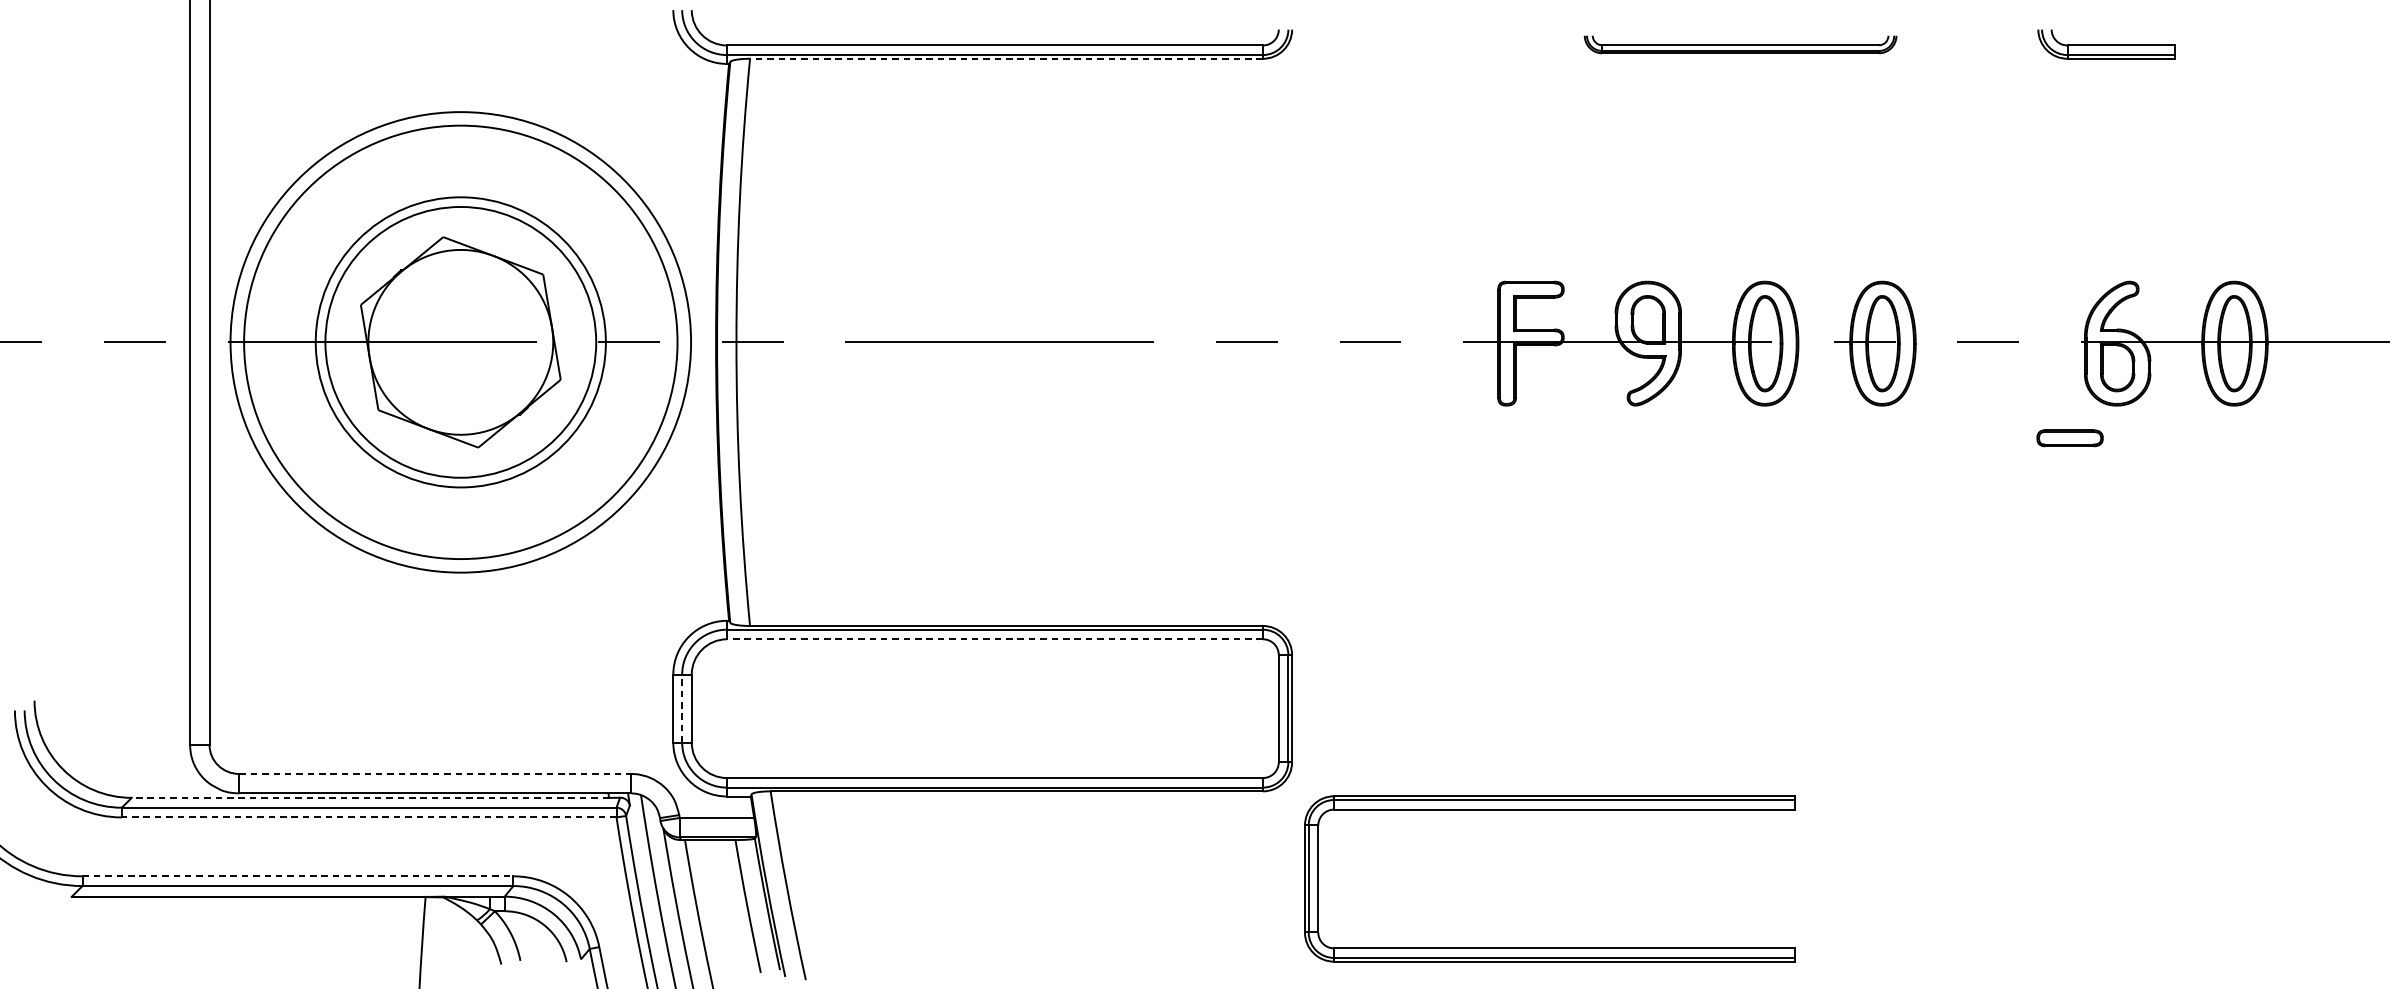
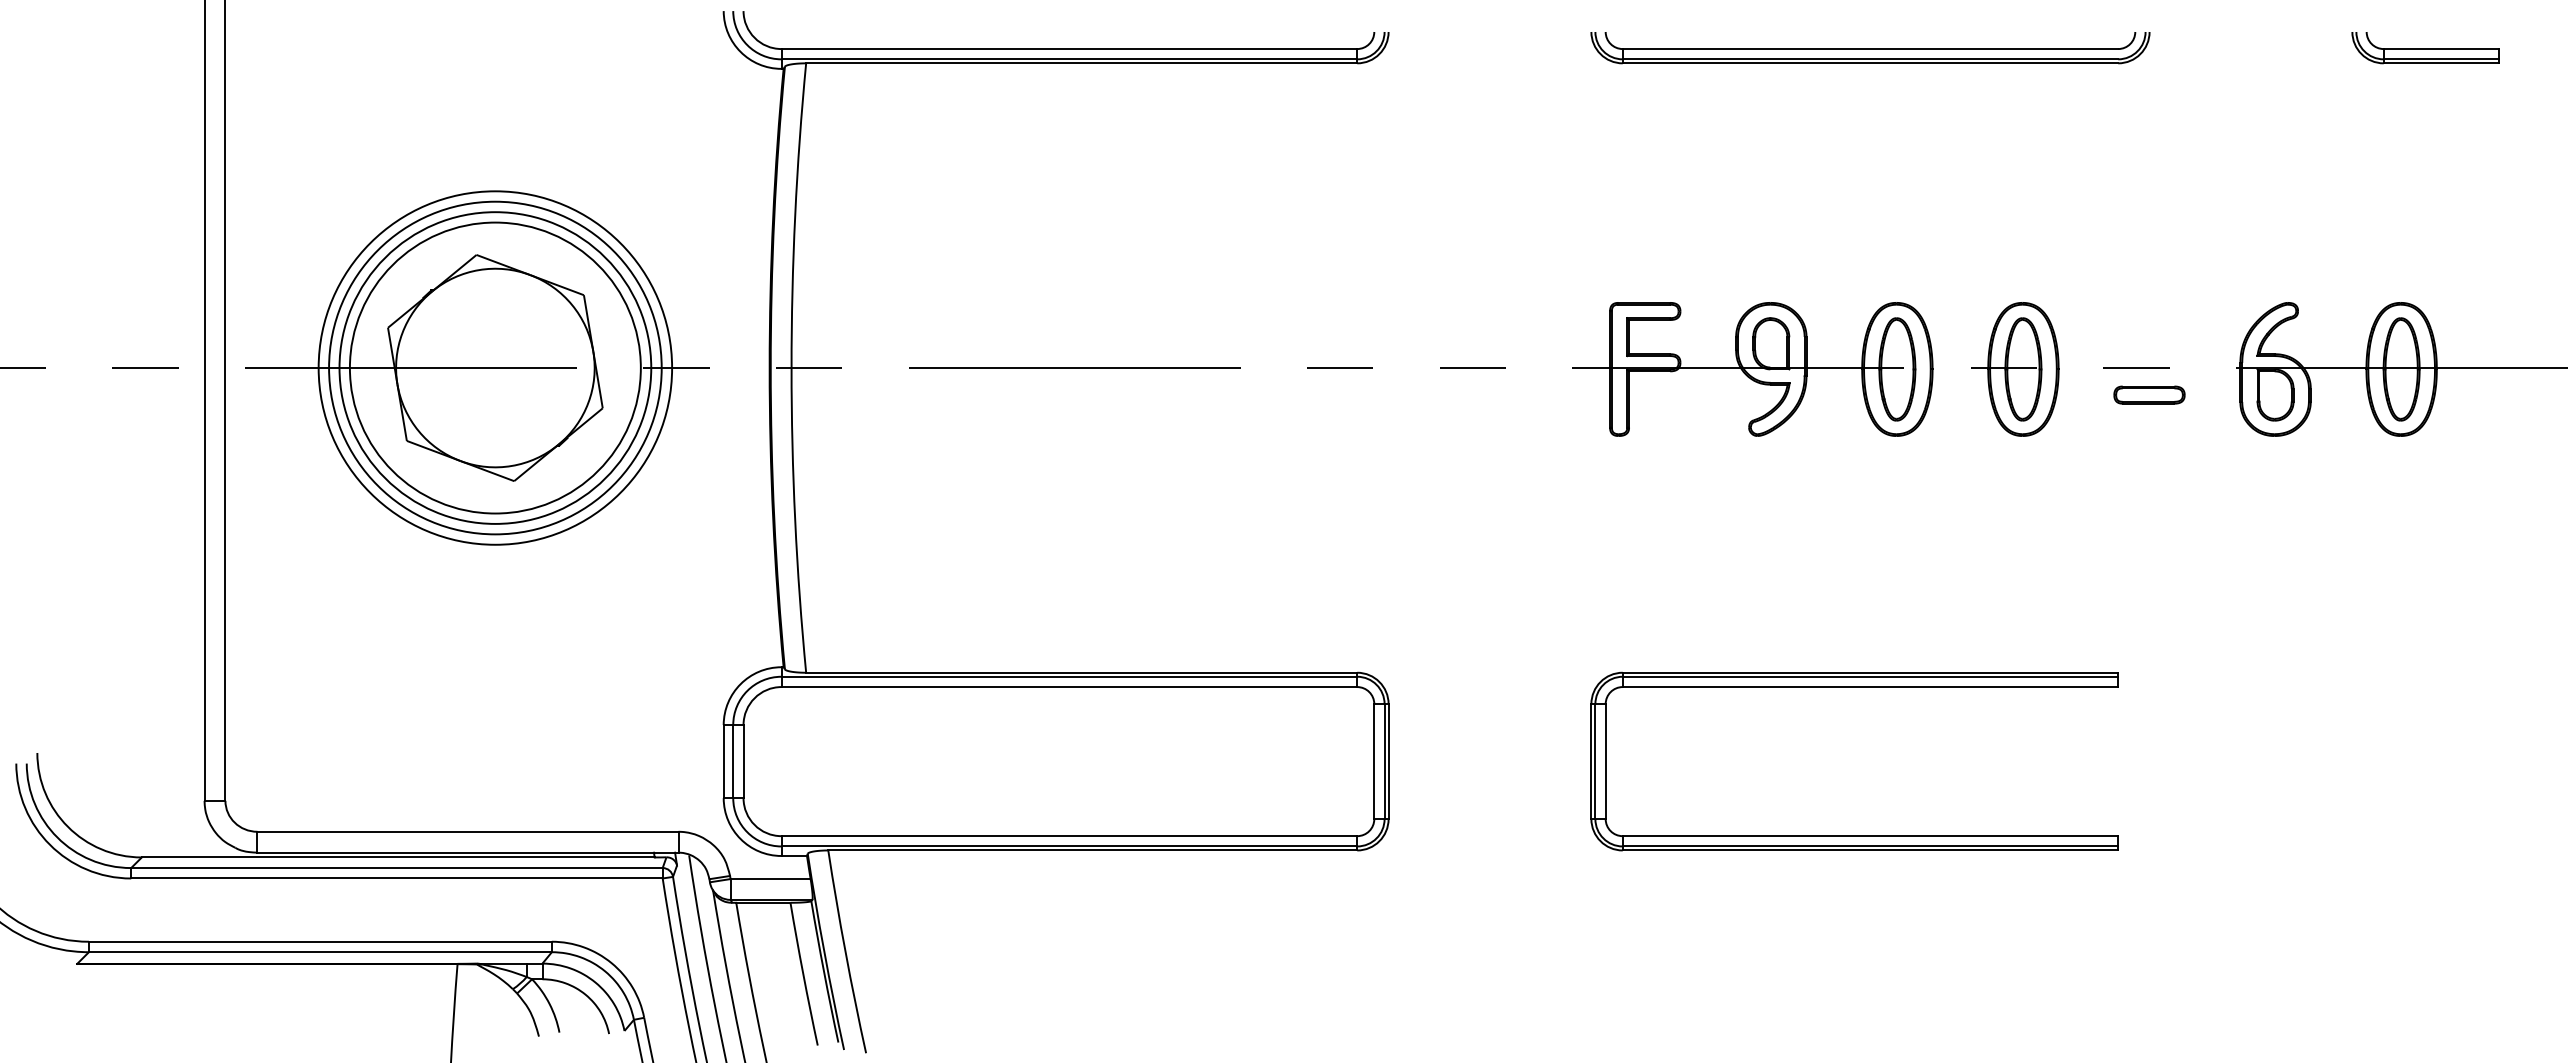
part: (1740, 44) -> (1870, 48), size x1.67
part: (2106, 44) -> (2425, 48), moved
line: (1006, 58) -> (1081, 63), dashed -> solid
circle: (460, 341) -> (495, 367), size x0.71
circle: (460, 341) -> (495, 367), size x0.71
part: (2070, 437) -> (2149, 394), moved
line: (995, 639) -> (1069, 687), dashed -> solid
line: (682, 708) -> (733, 761), dashed -> solid
line: (435, 773) -> (468, 831), dashed -> solid
line: (369, 797) -> (397, 857), dashed -> solid
part: (1549, 810) -> (1854, 687), moved
line: (368, 817) -> (396, 878), dashed -> solid
line: (298, 876) -> (320, 941), dashed -> solid

